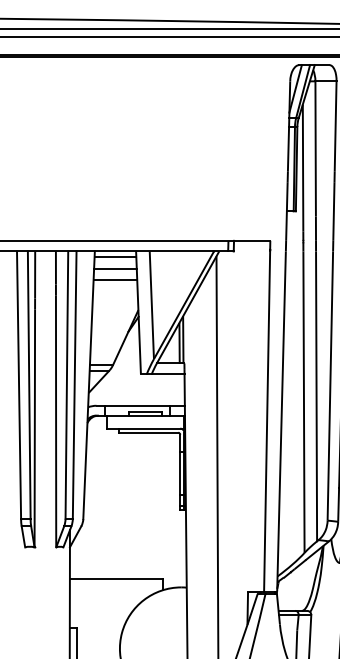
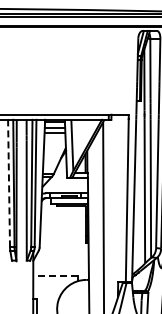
line: (19, 385) -> (9, 183), solid -> dashed
line: (114, 580) -> (54, 276), solid -> dashed

